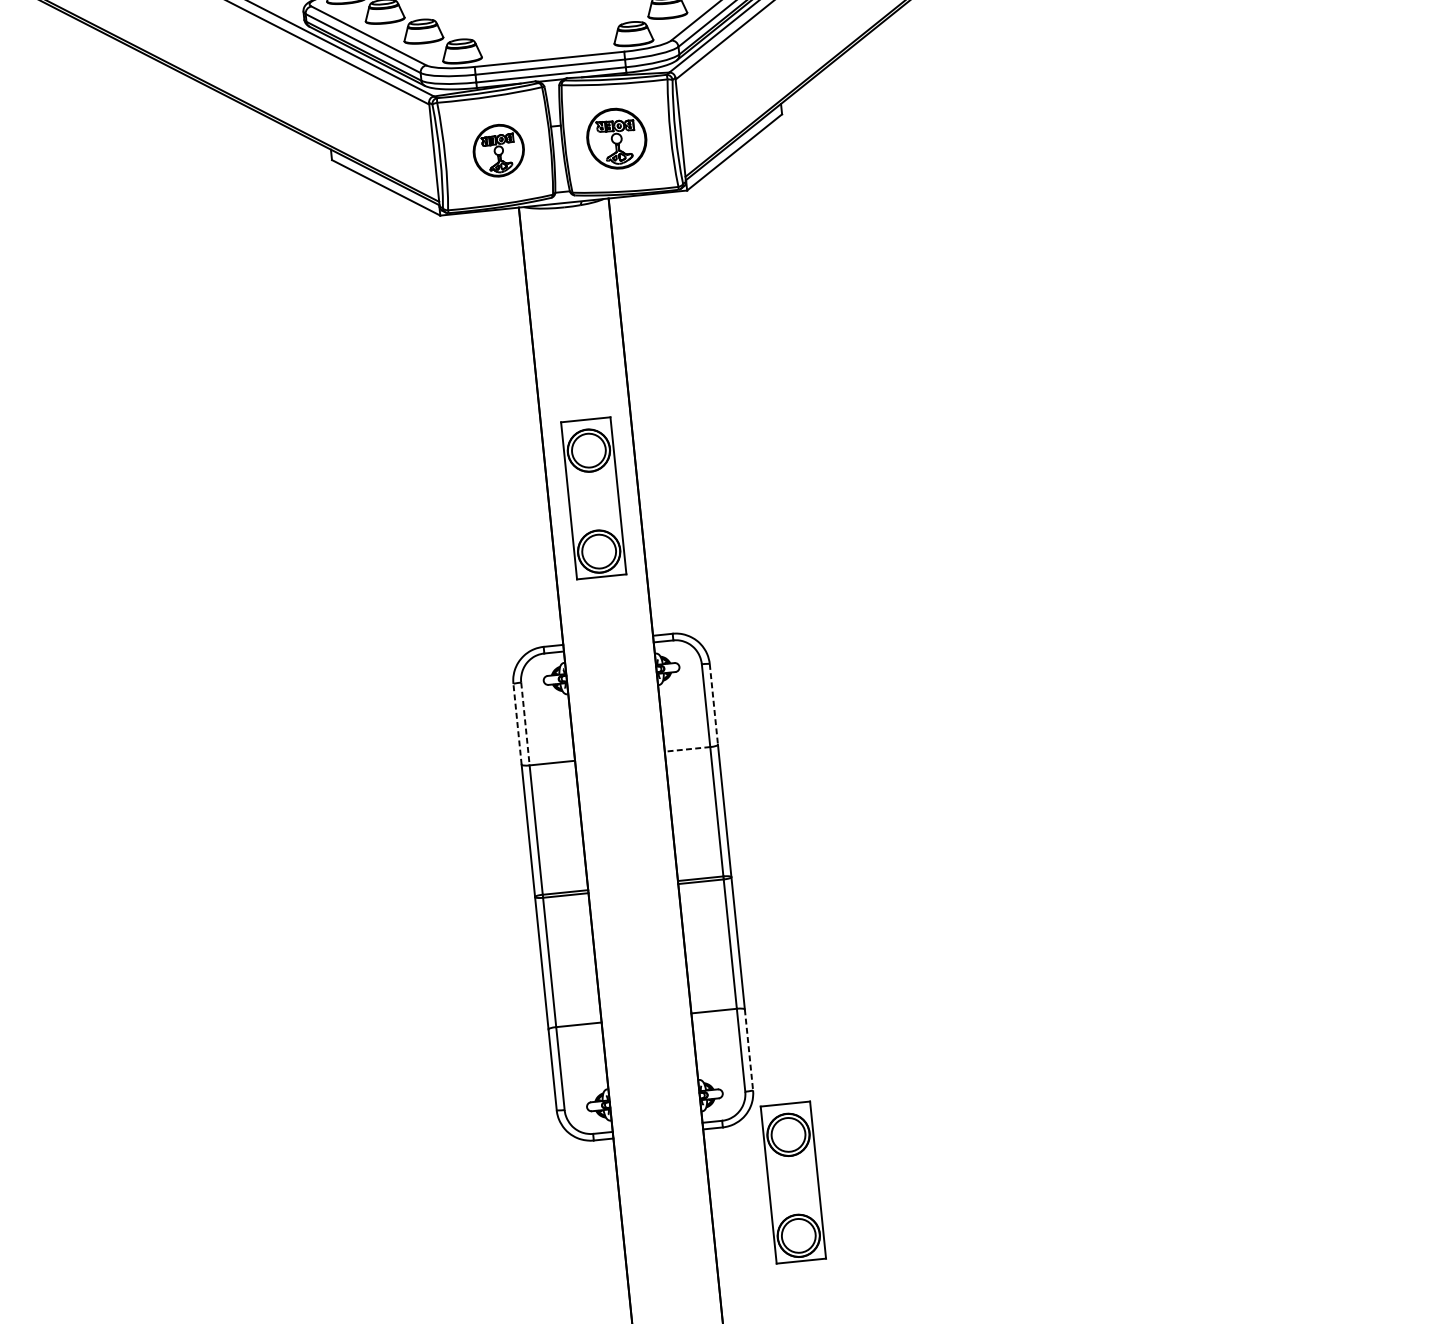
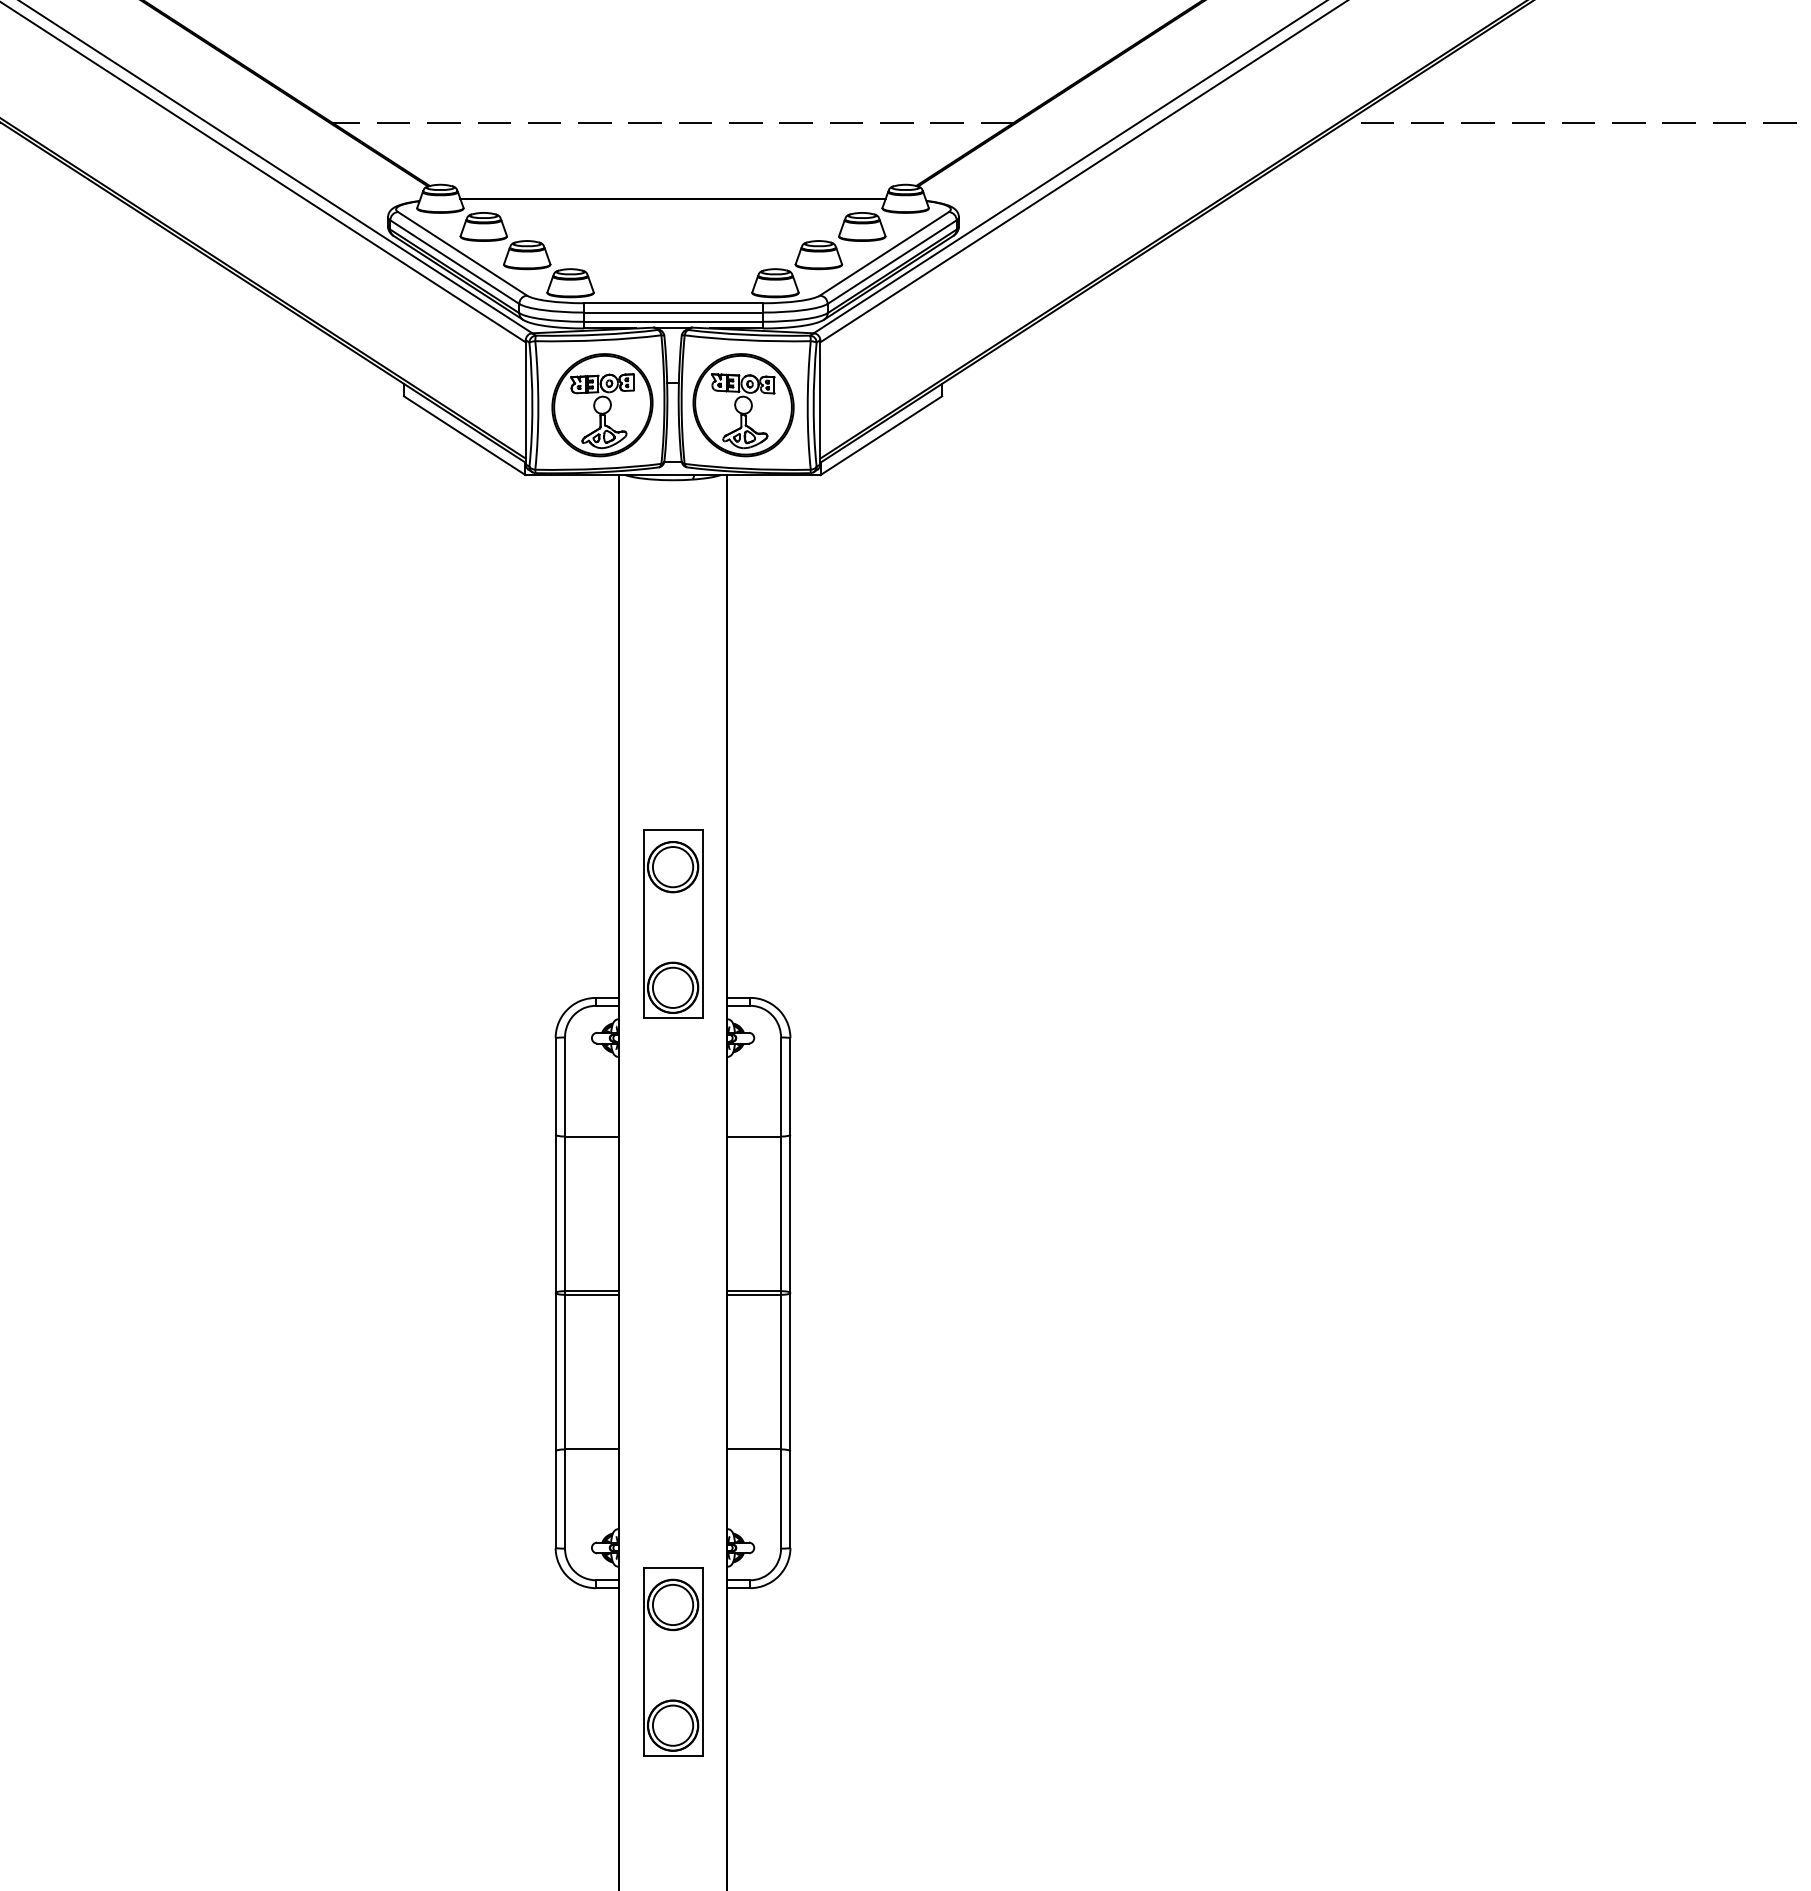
part: (616, 138) -> (743, 405), size x1.43
part: (498, 150) -> (602, 405), size x1.67
part: (594, 497) -> (673, 923), moved
line: (713, 704) -> (790, 1086), dashed -> solid
line: (517, 723) -> (555, 1085), dashed -> solid
line: (525, 724) -> (565, 1087), dashed -> solid
line: (687, 749) -> (753, 1136), dashed -> solid
line: (749, 1050) -> (790, 1500), dashed -> solid
part: (793, 1182) -> (673, 1661), moved

